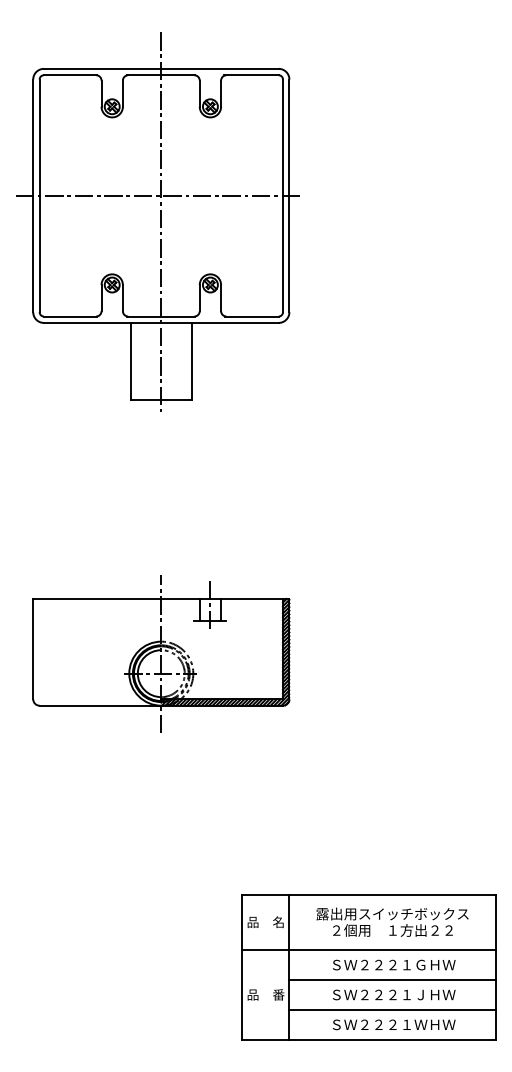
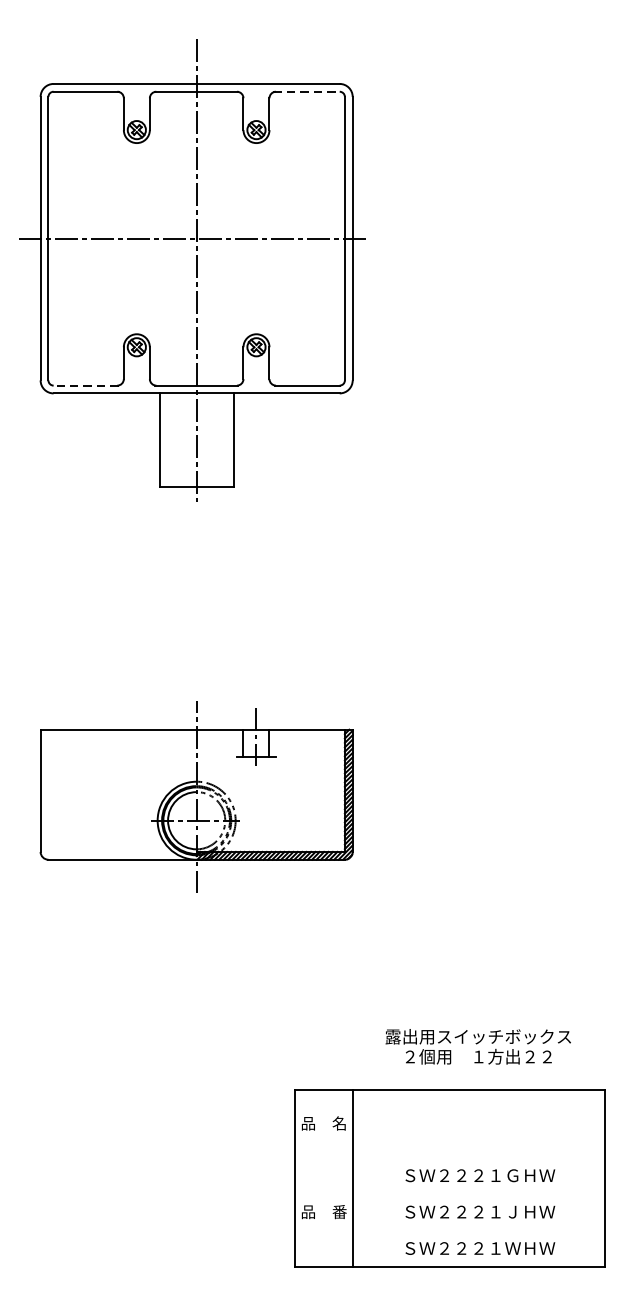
line: (252, 75) -> (307, 92), solid -> dashed
line: (70, 316) -> (86, 385), solid -> dashed
text: (392, 921) -> (478, 1045), moved
line: (369, 950) -> (450, 1157), removed
line: (392, 980) -> (478, 1194), removed
line: (392, 1009) -> (478, 1229), removed

